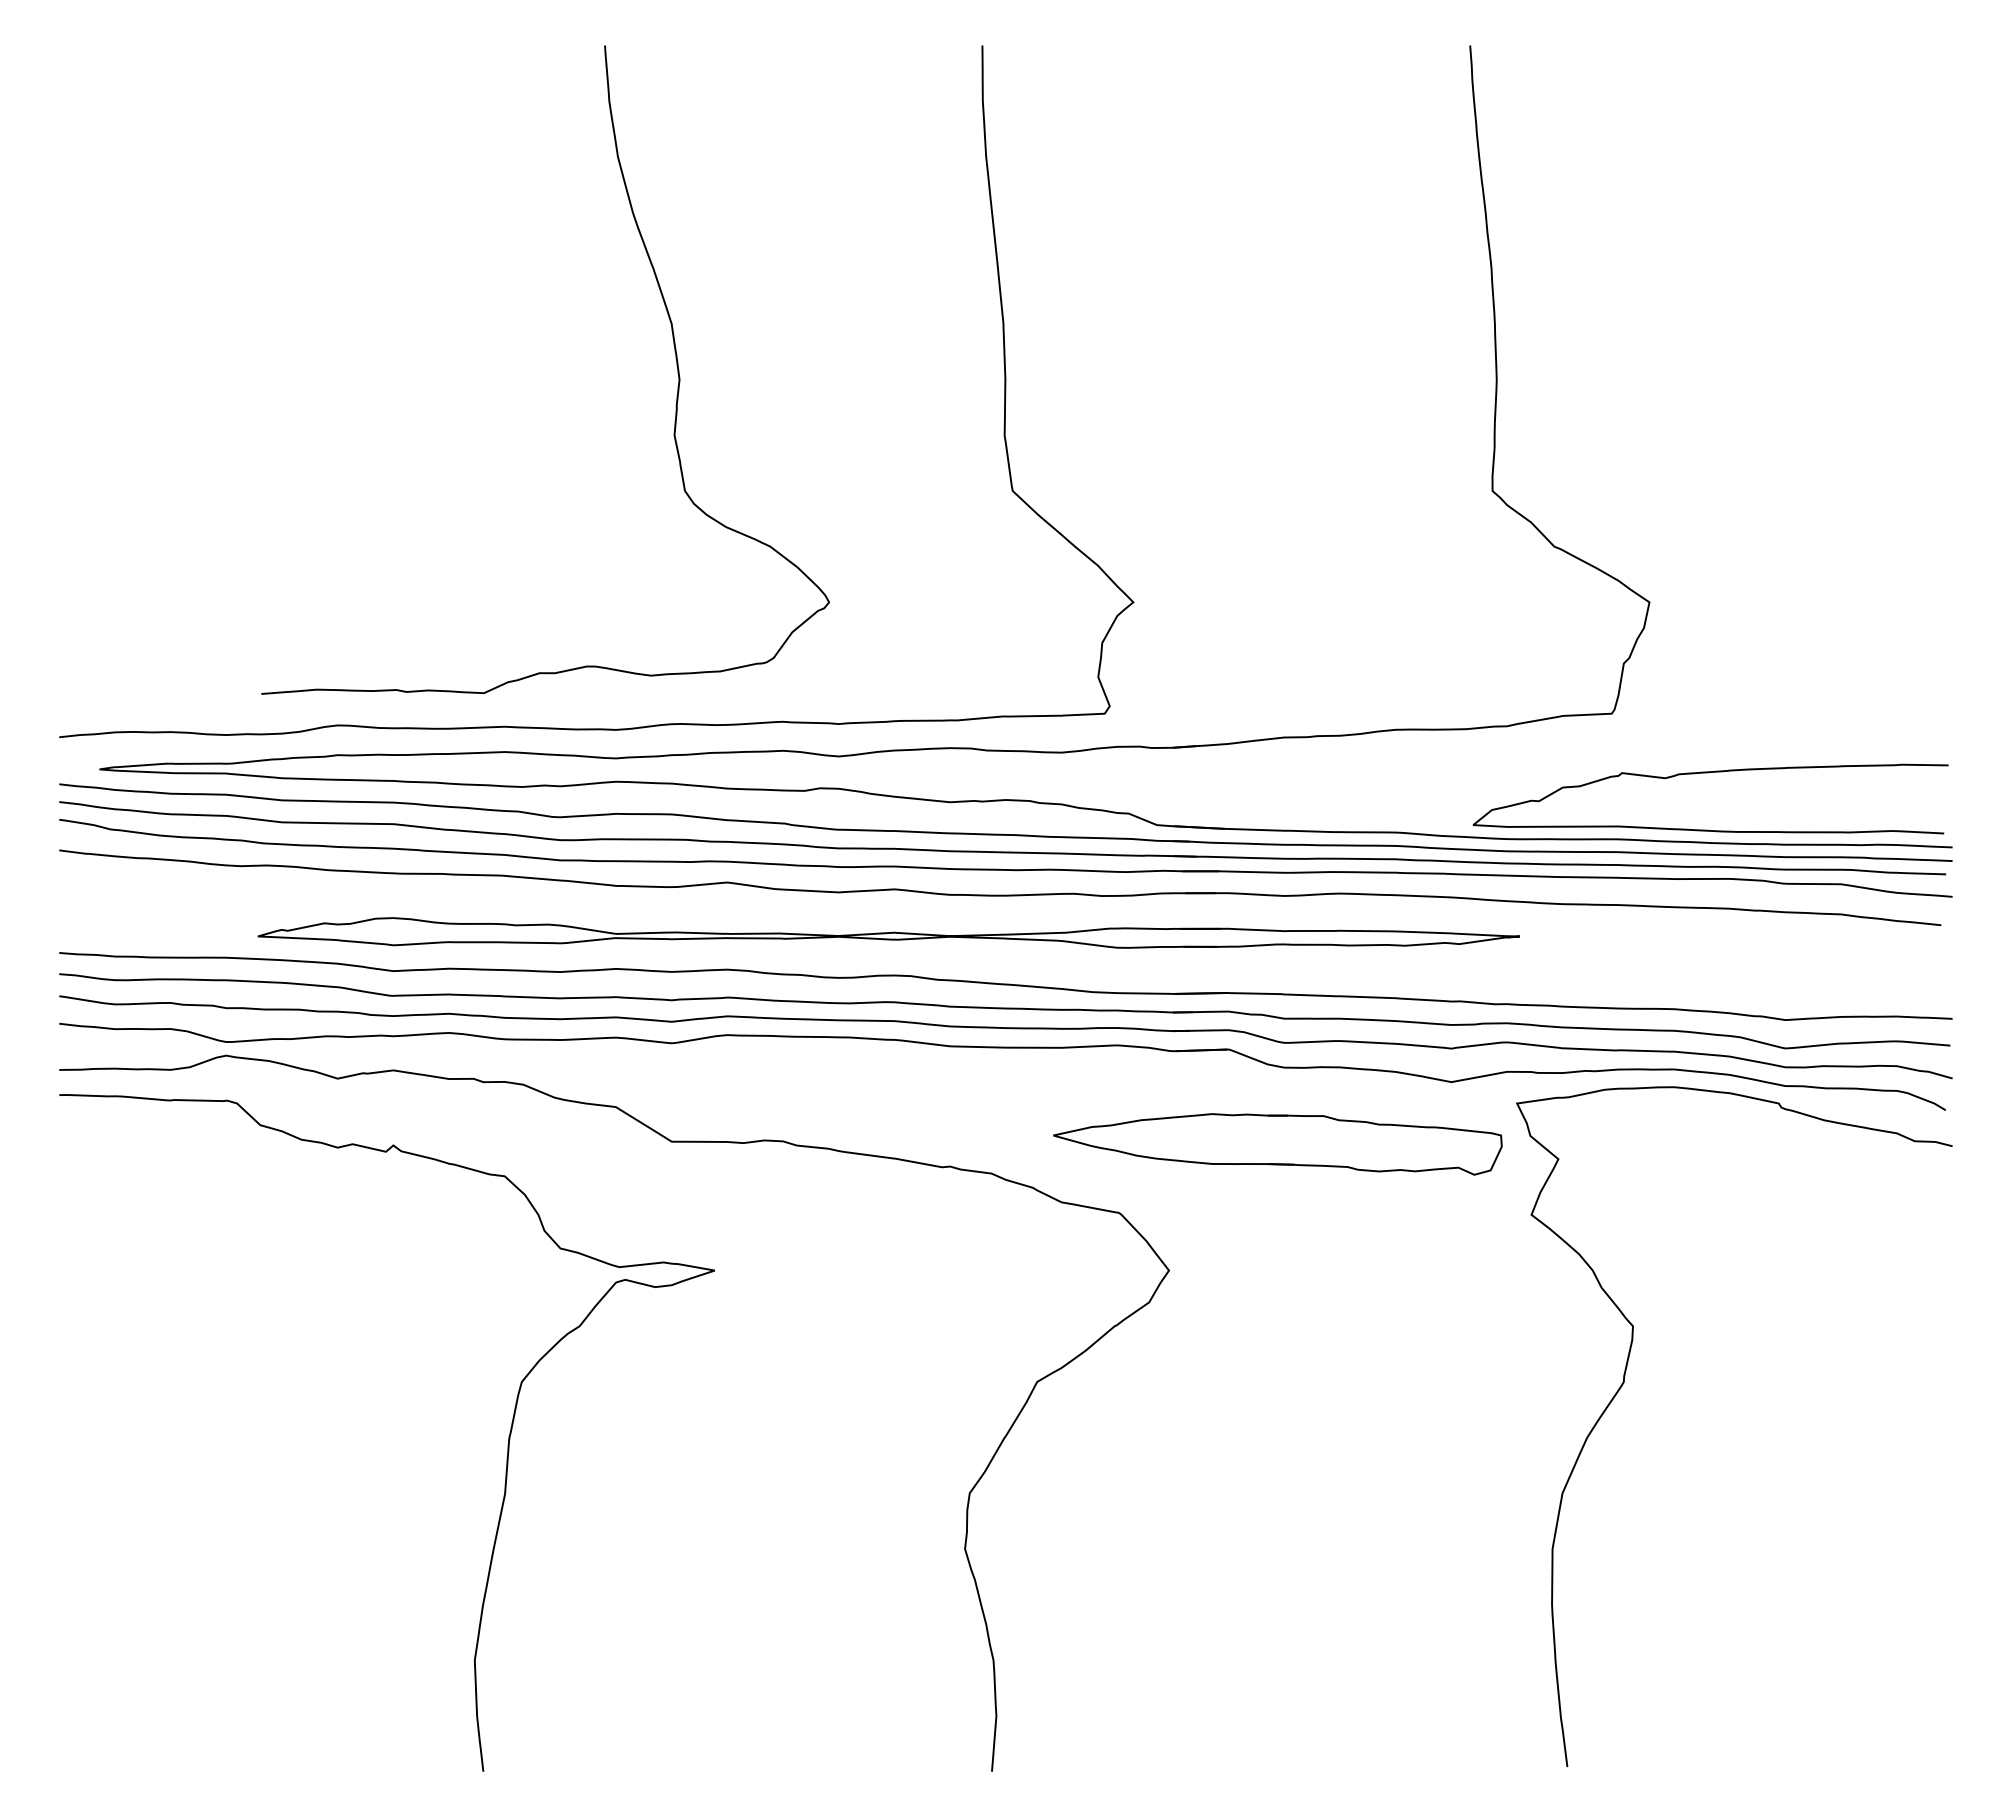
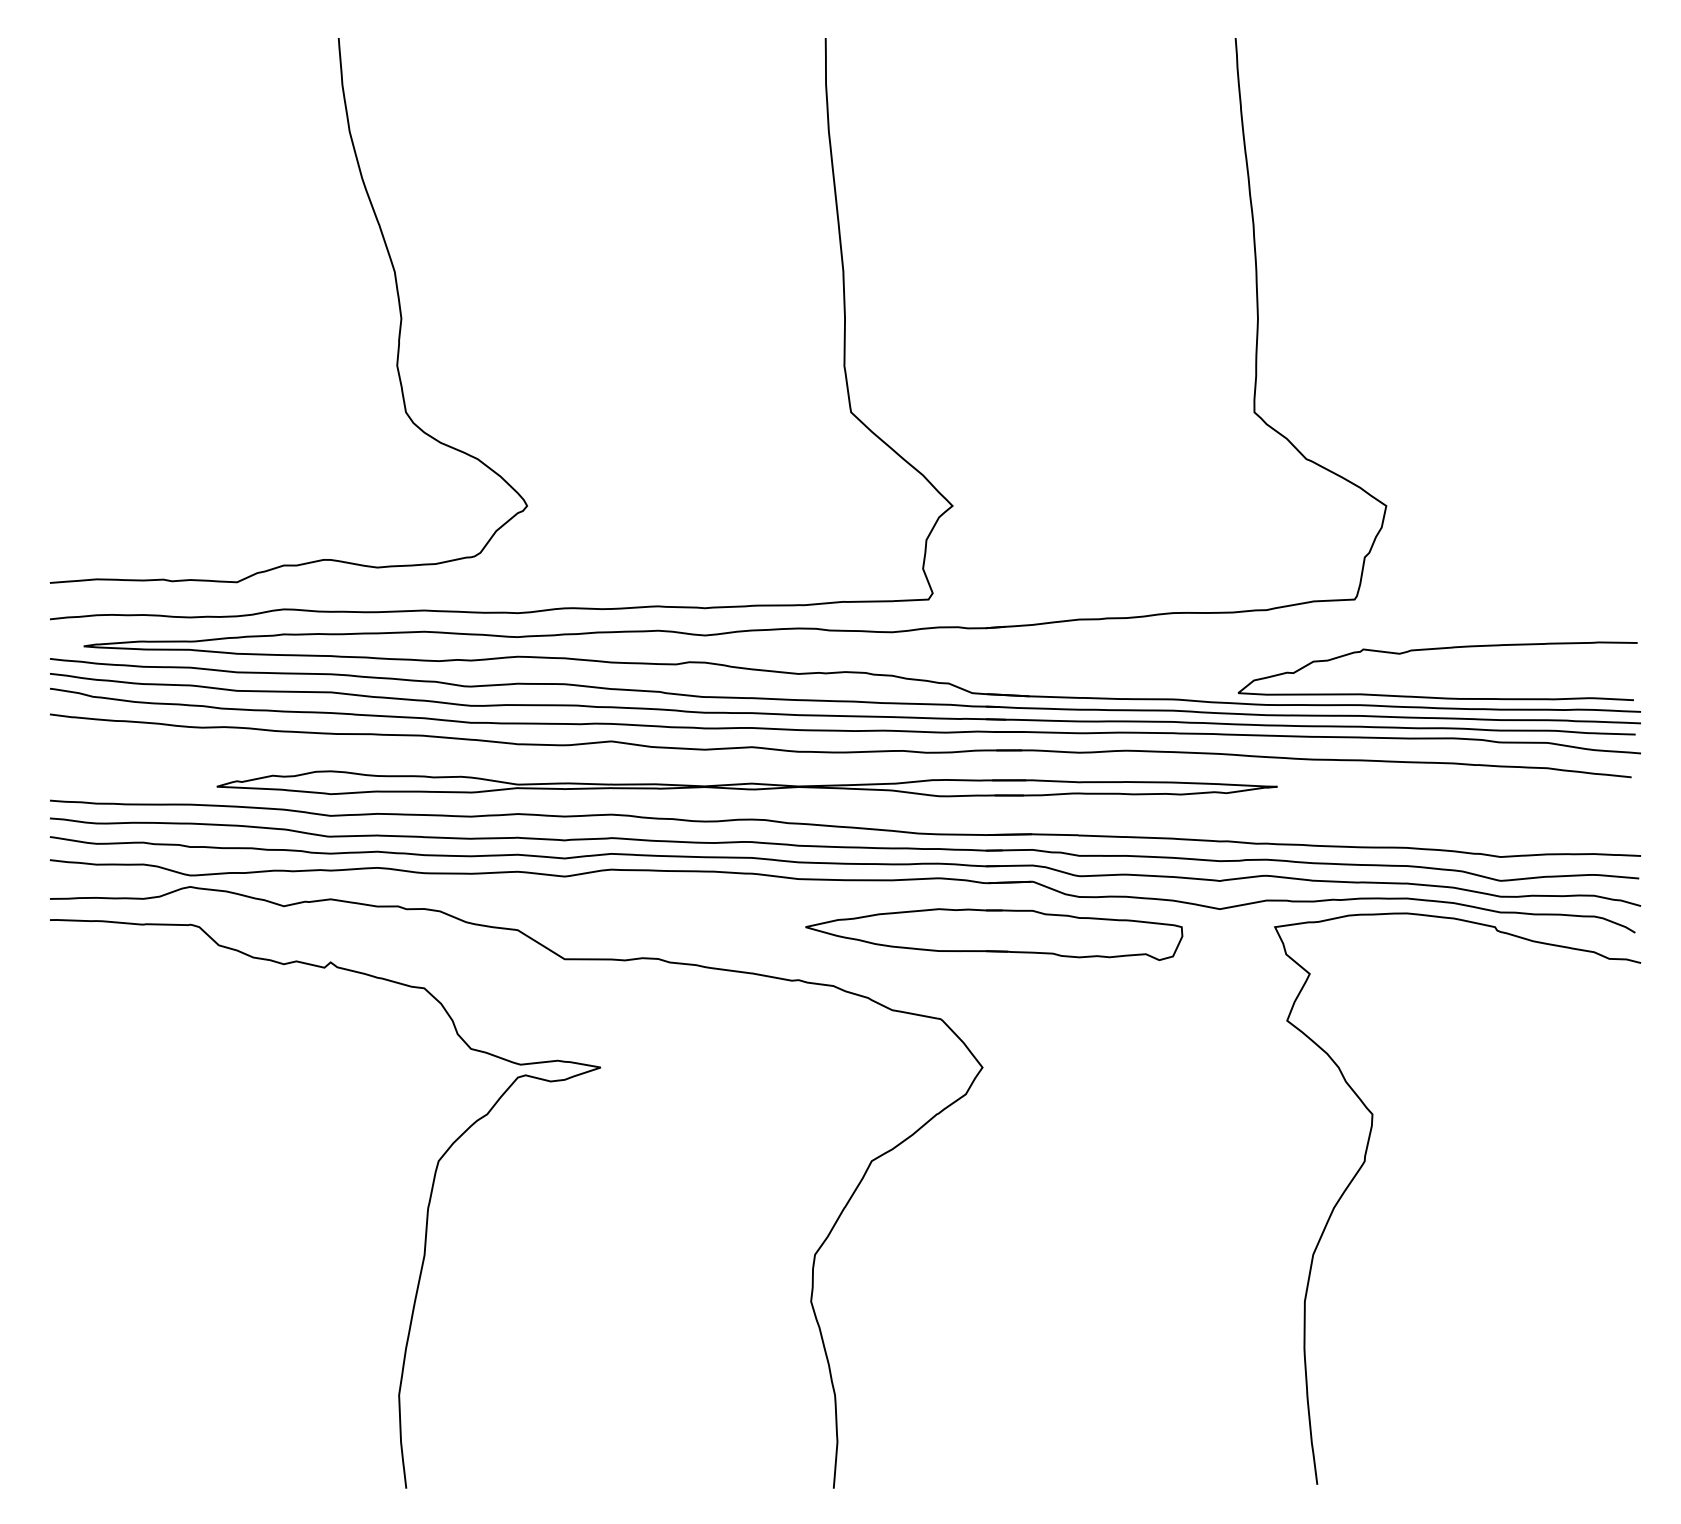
curve: (673, 345) -> (396, 290), moved
part: (1277, 1144) -> (993, 934), moved

